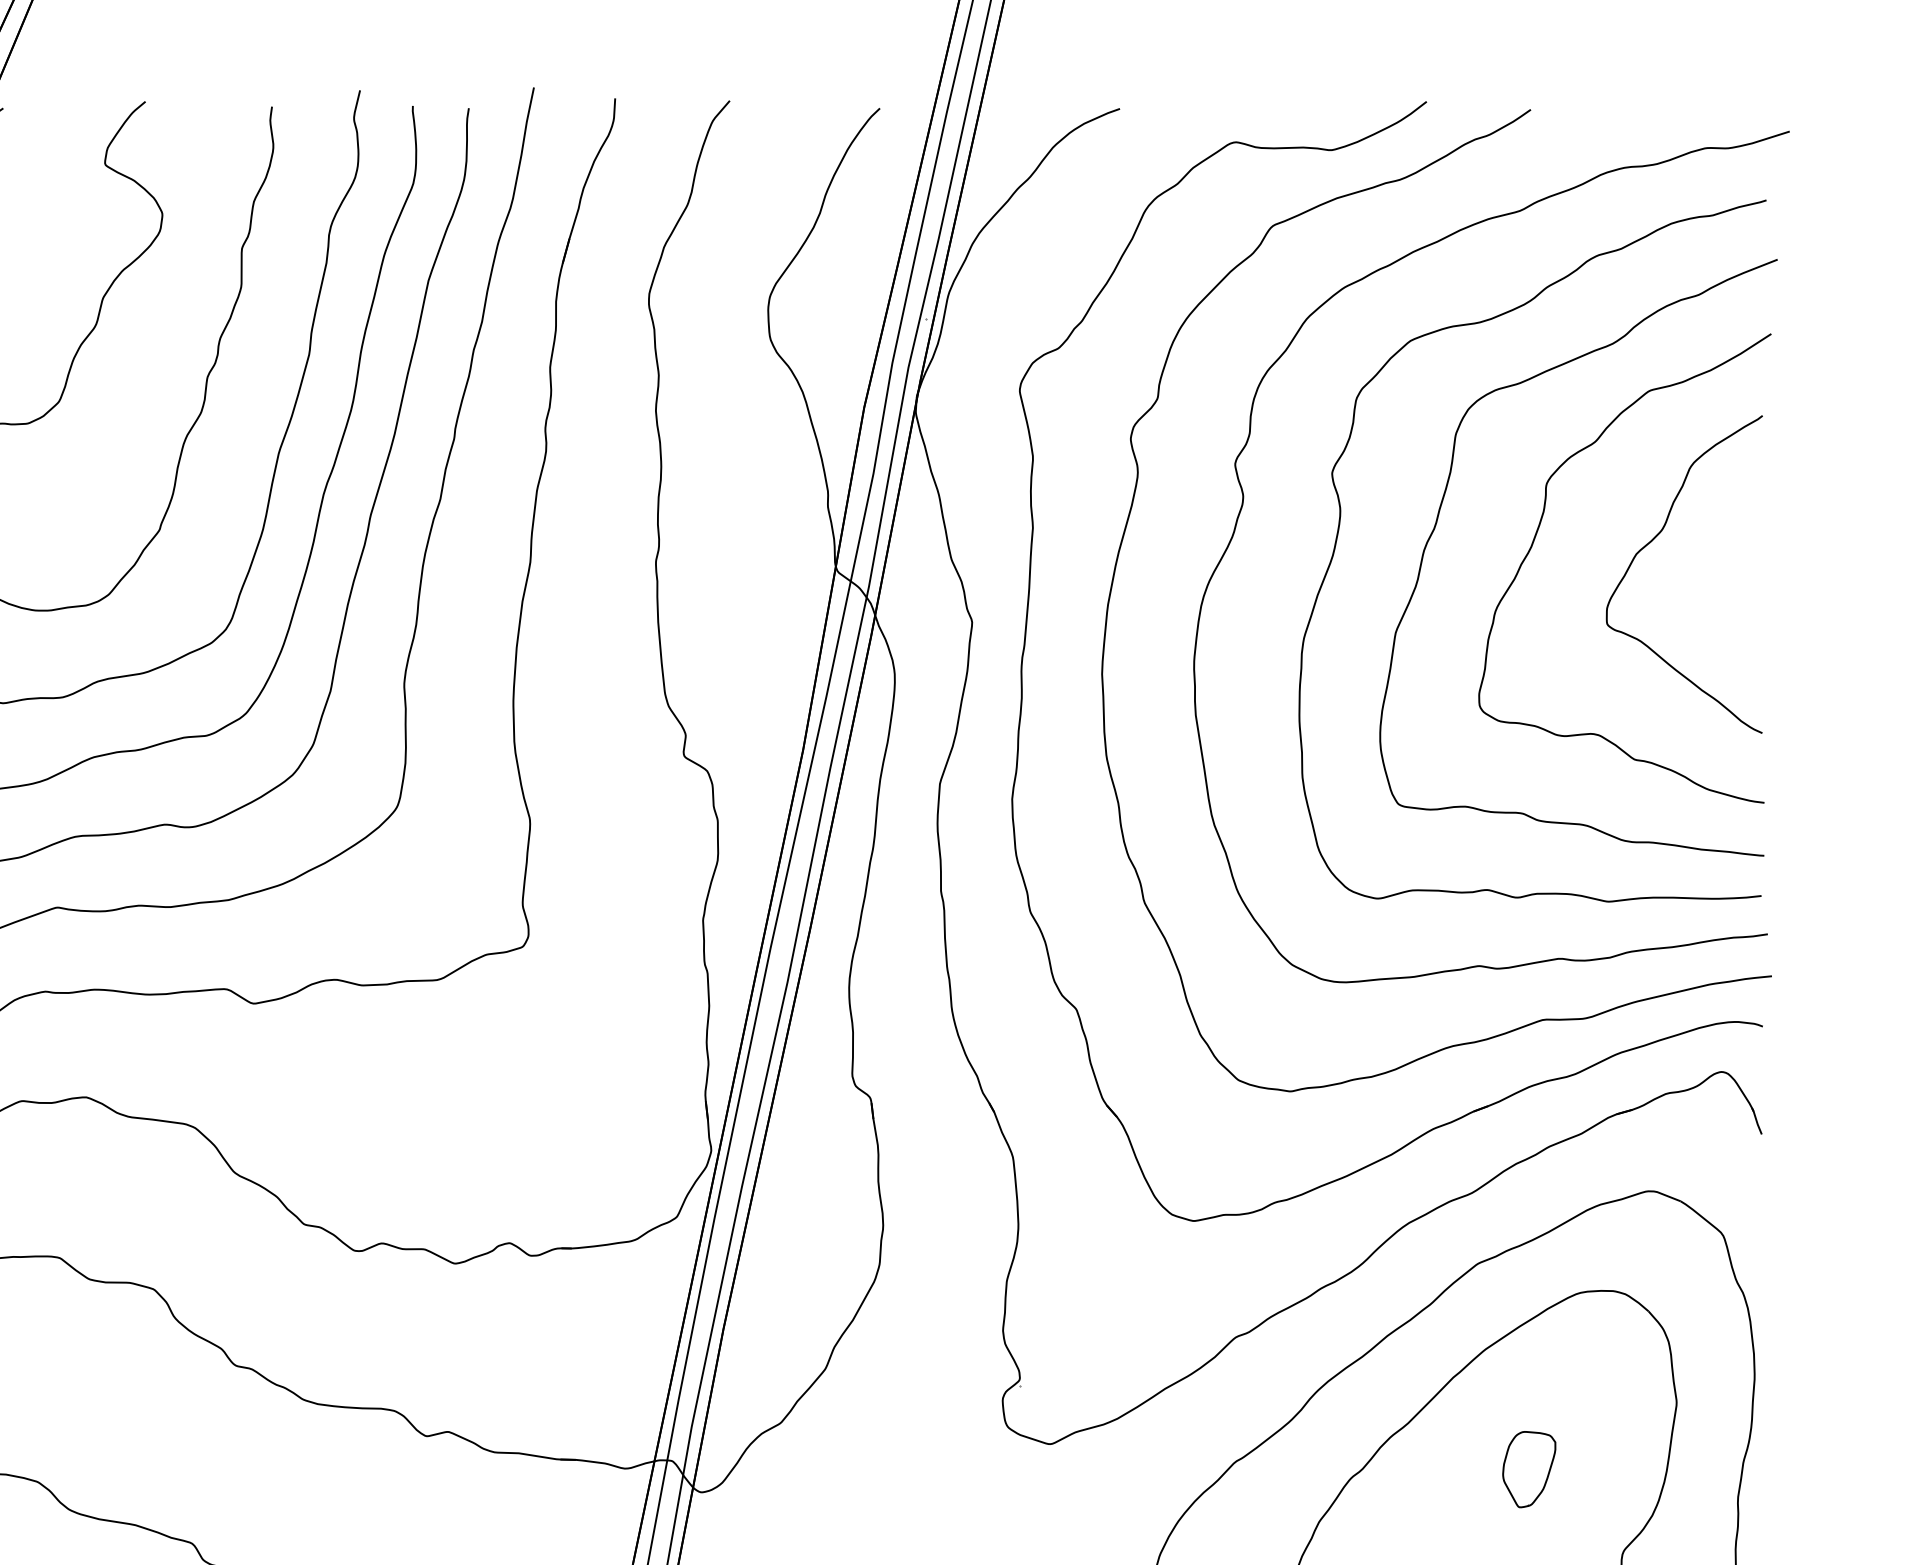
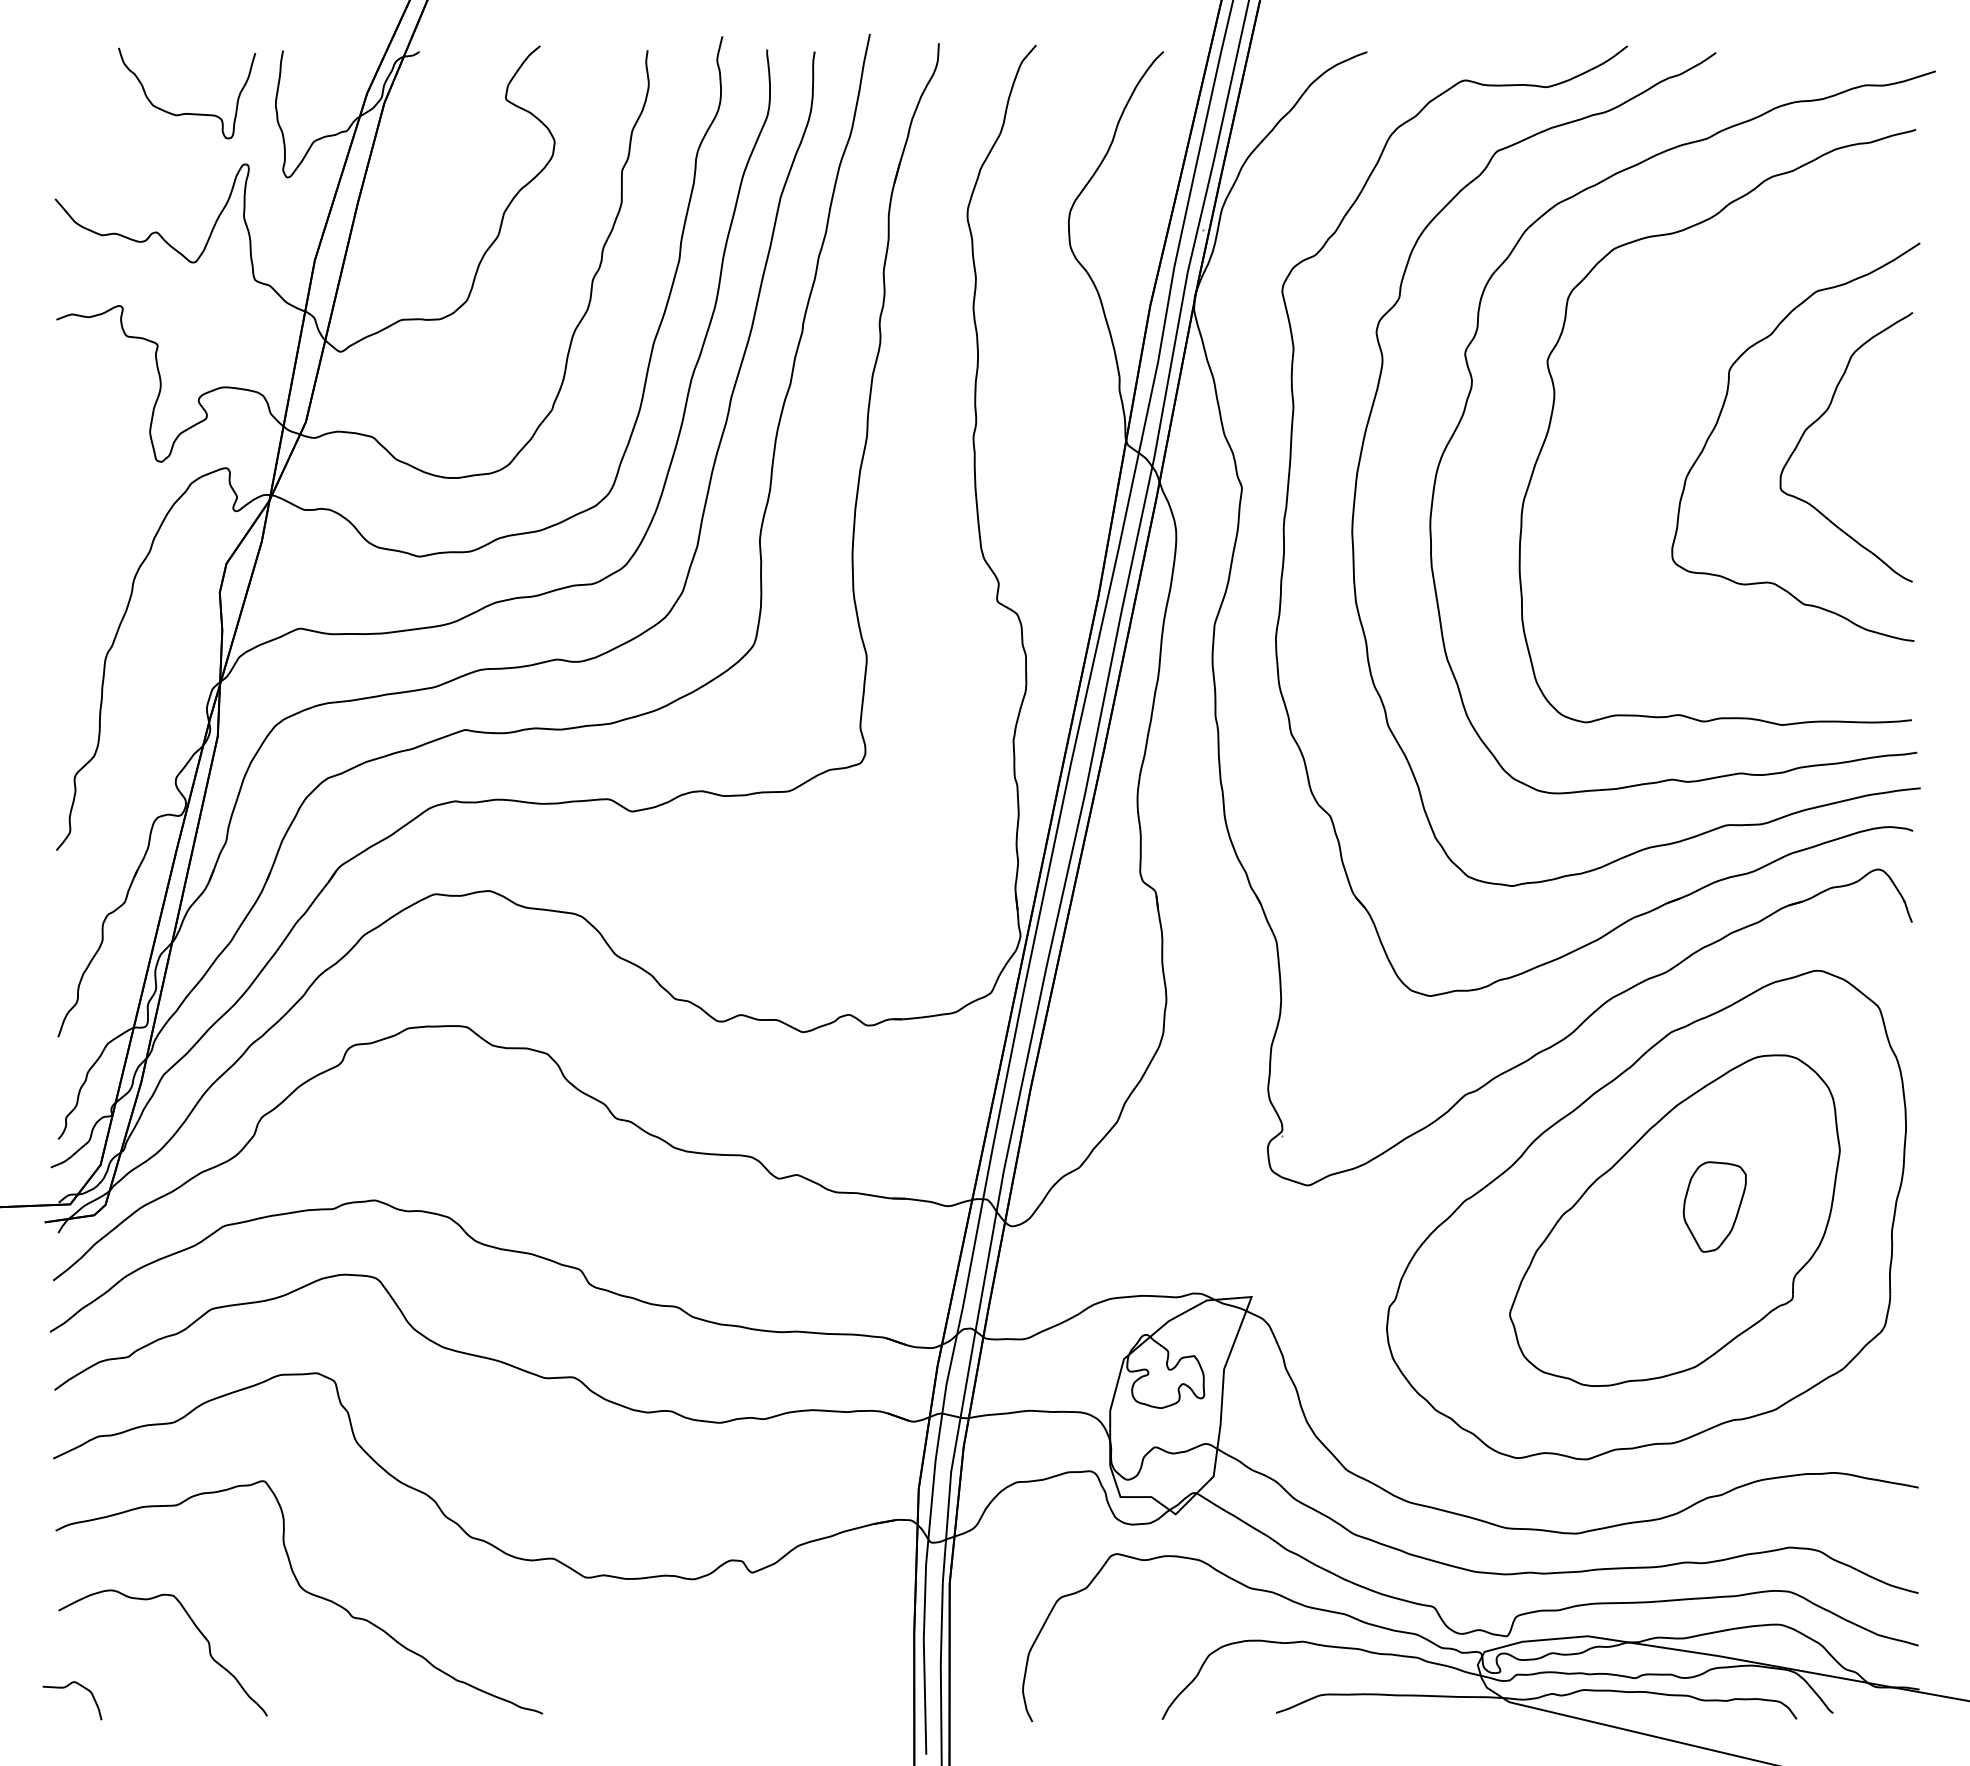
curve: (1438, 520) -> (1637, 401), removed
part: (1528, 1468) -> (1714, 1206), size x1.4

